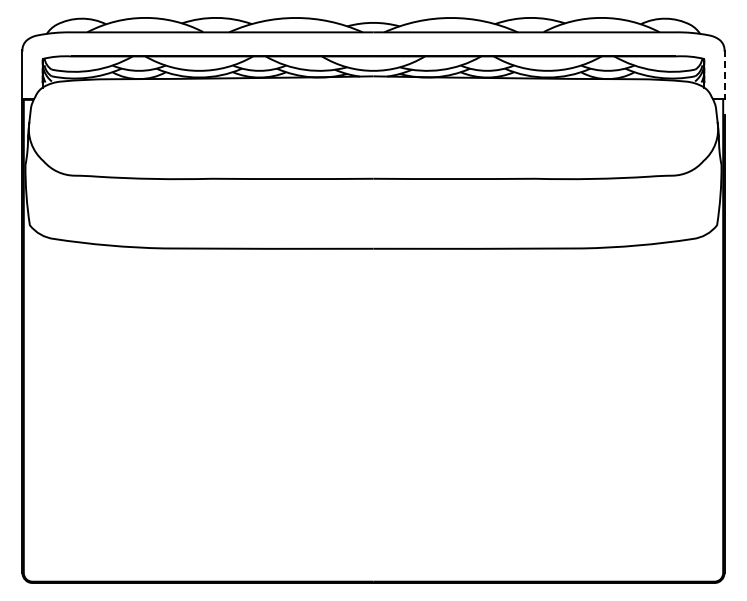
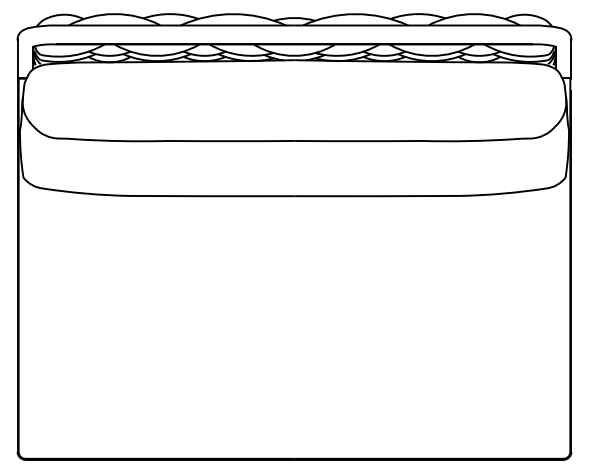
line: (724, 74) -> (571, 58), dashed -> solid

